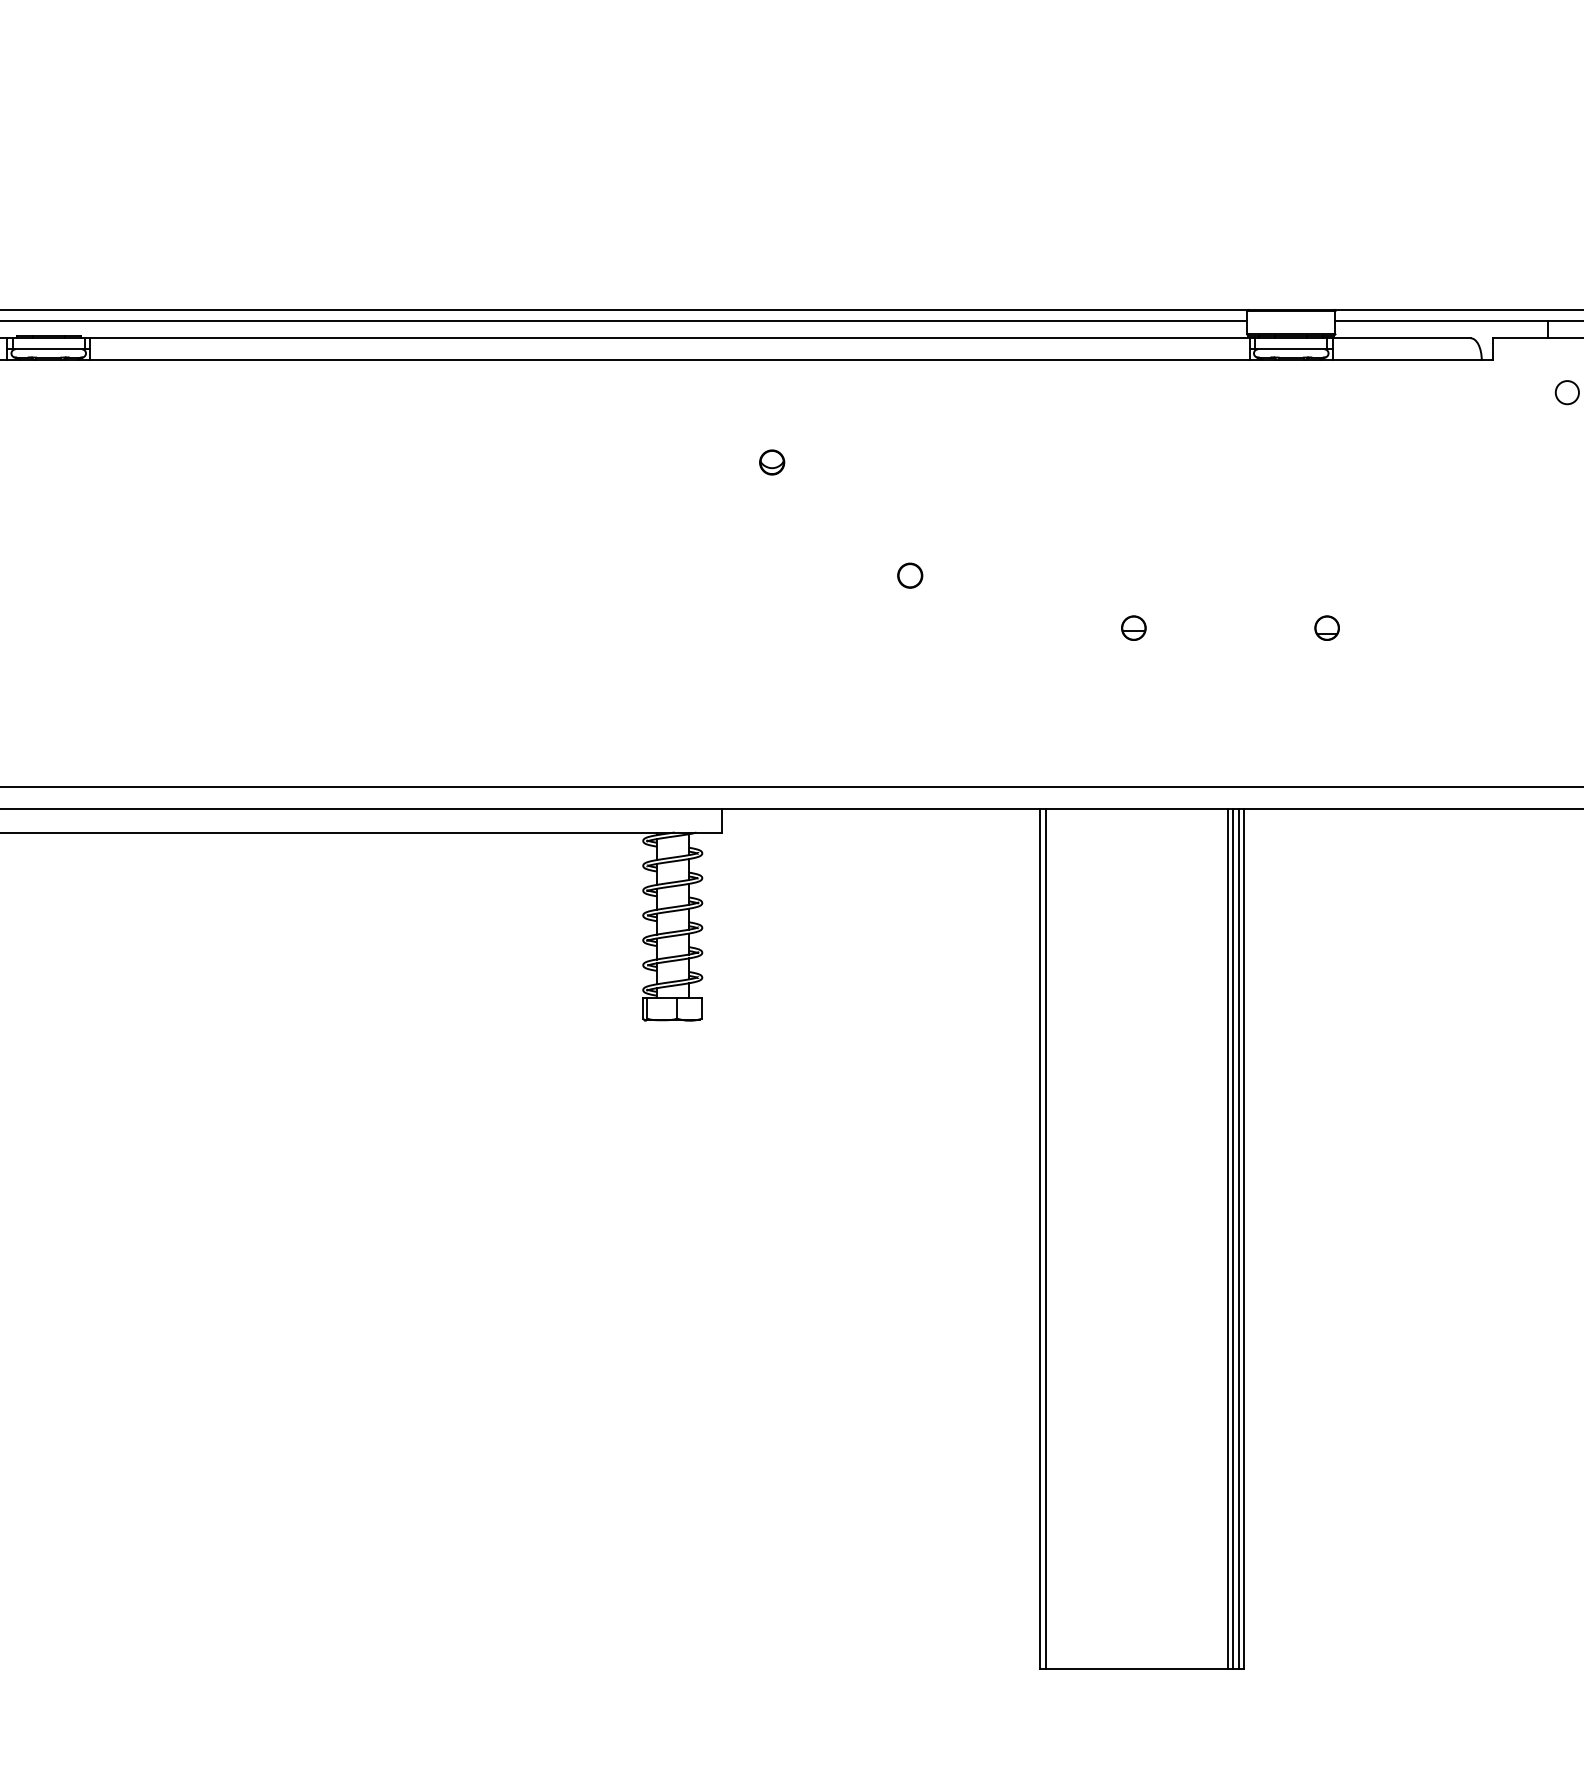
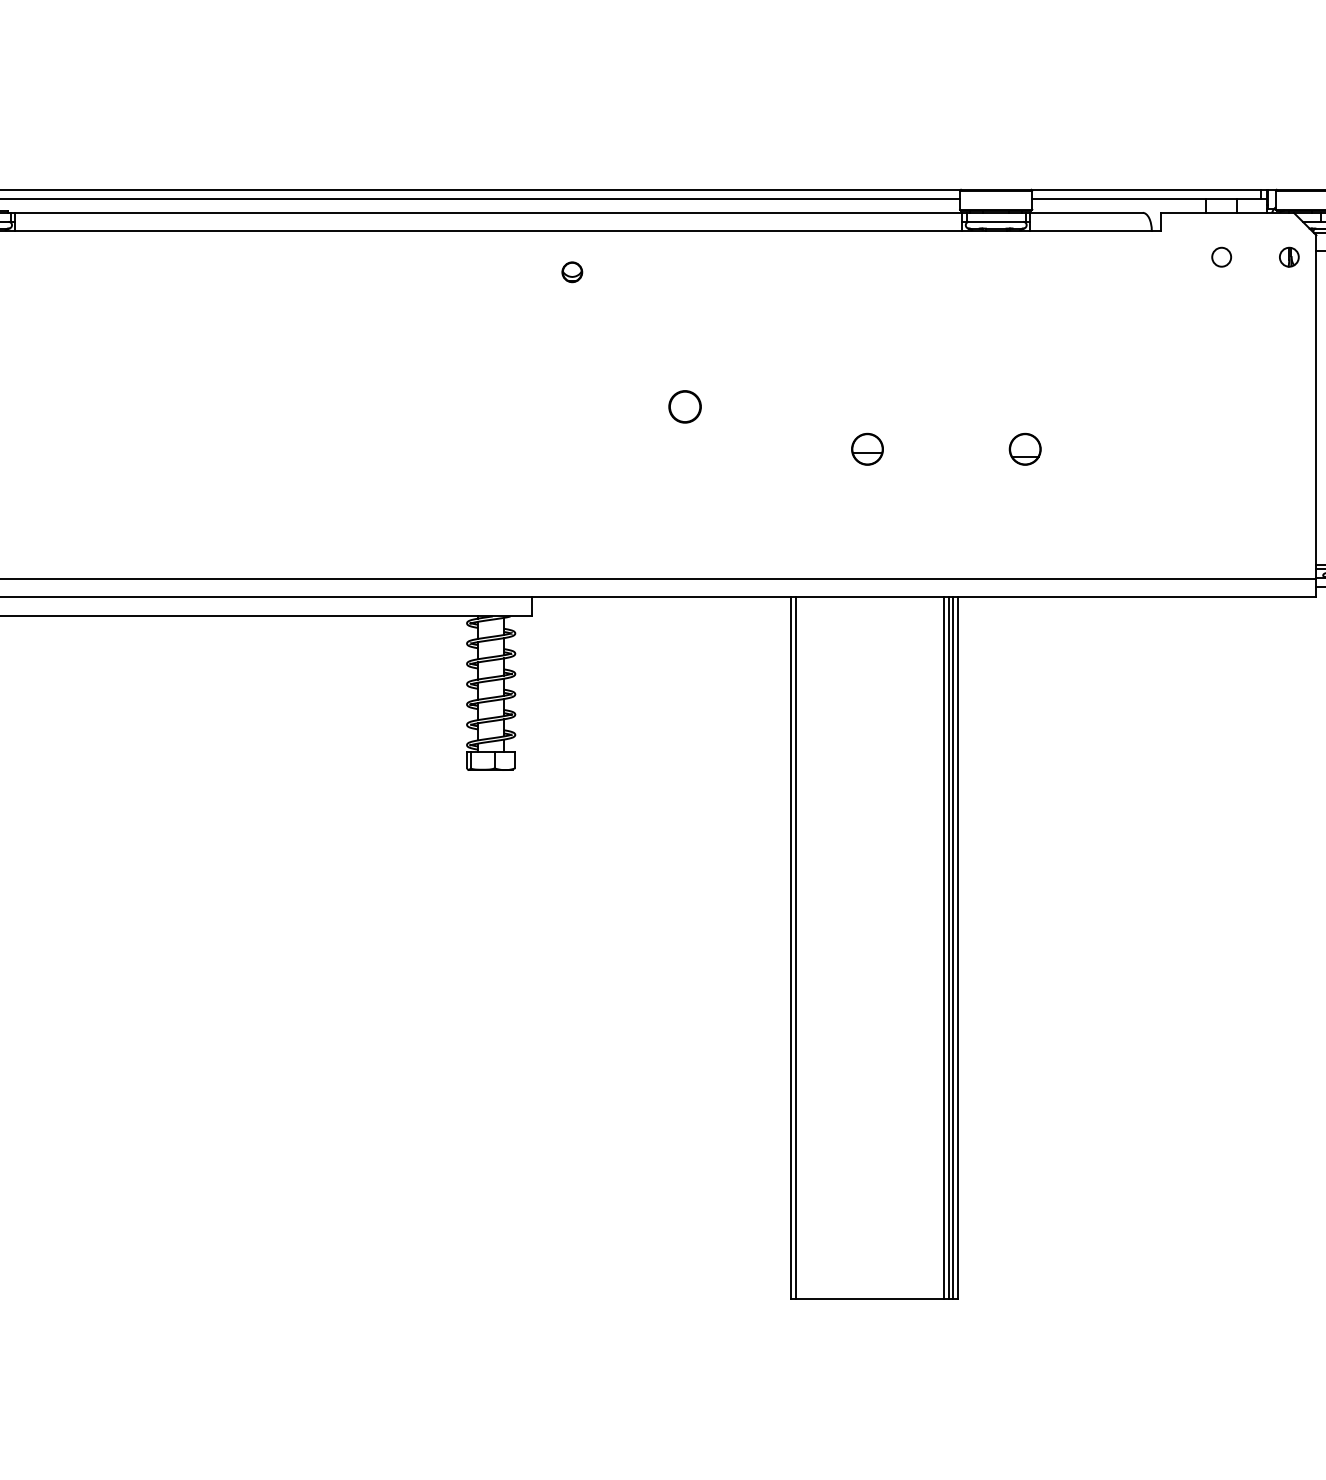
part: (772, 462) -> (572, 272), moved
part: (909, 575) -> (684, 406), size x1.6
part: (1133, 628) -> (867, 449), size x1.6
part: (1327, 628) -> (1025, 449), size x1.6

